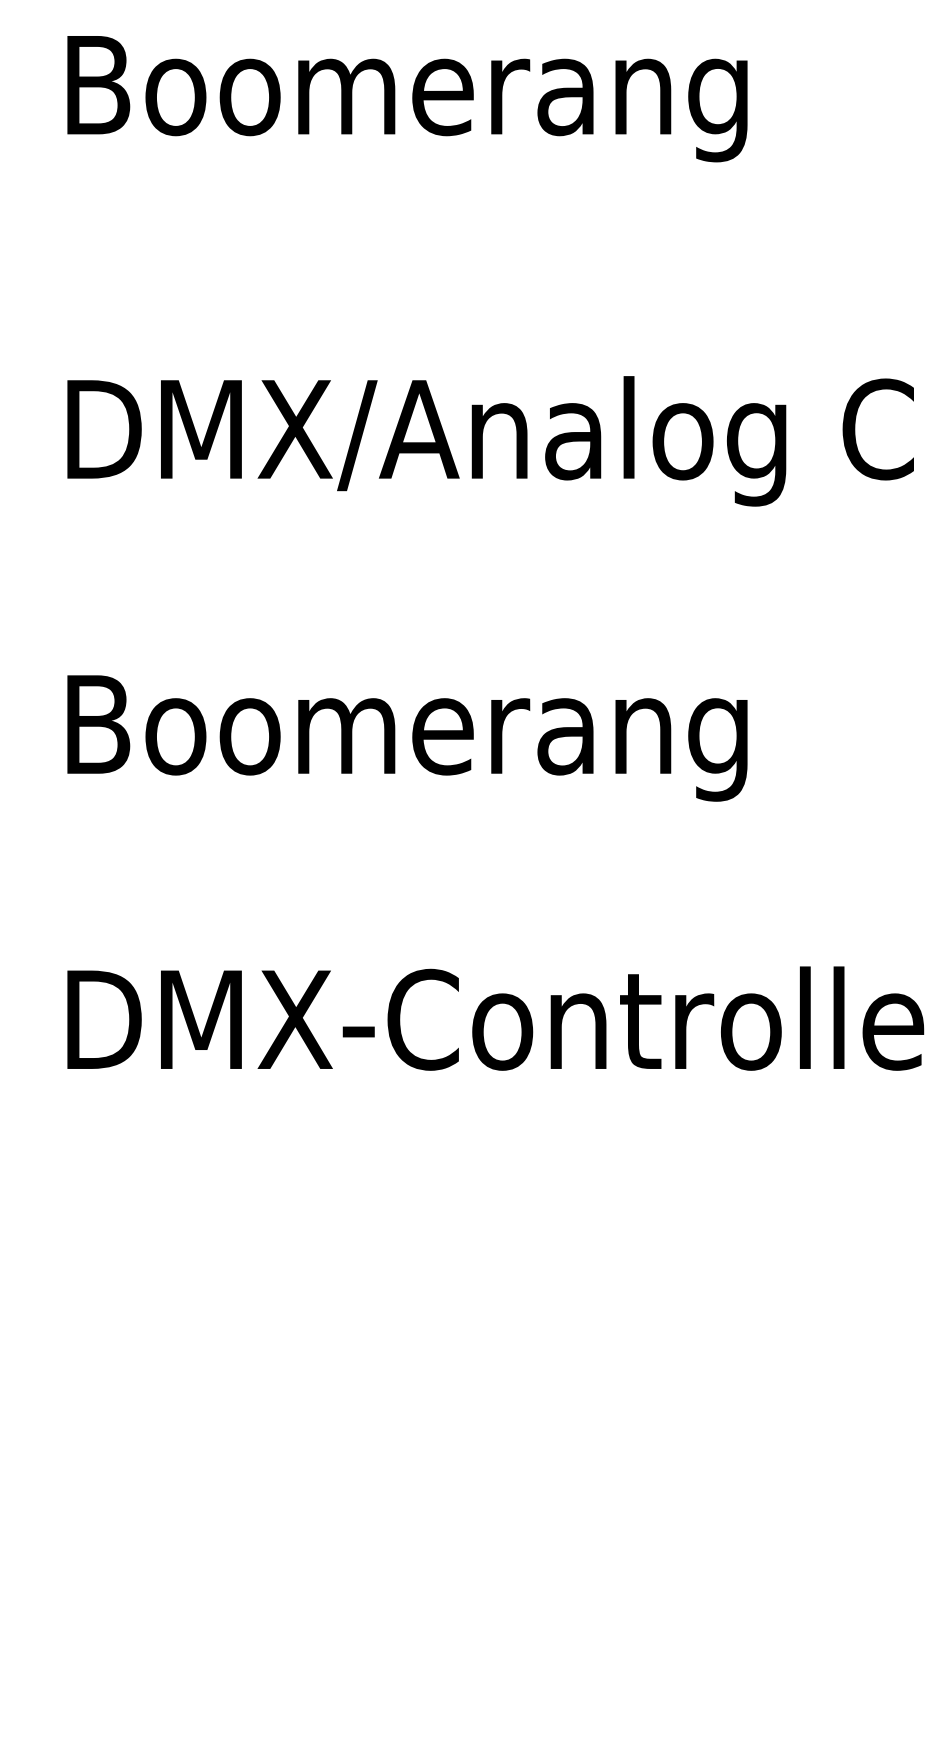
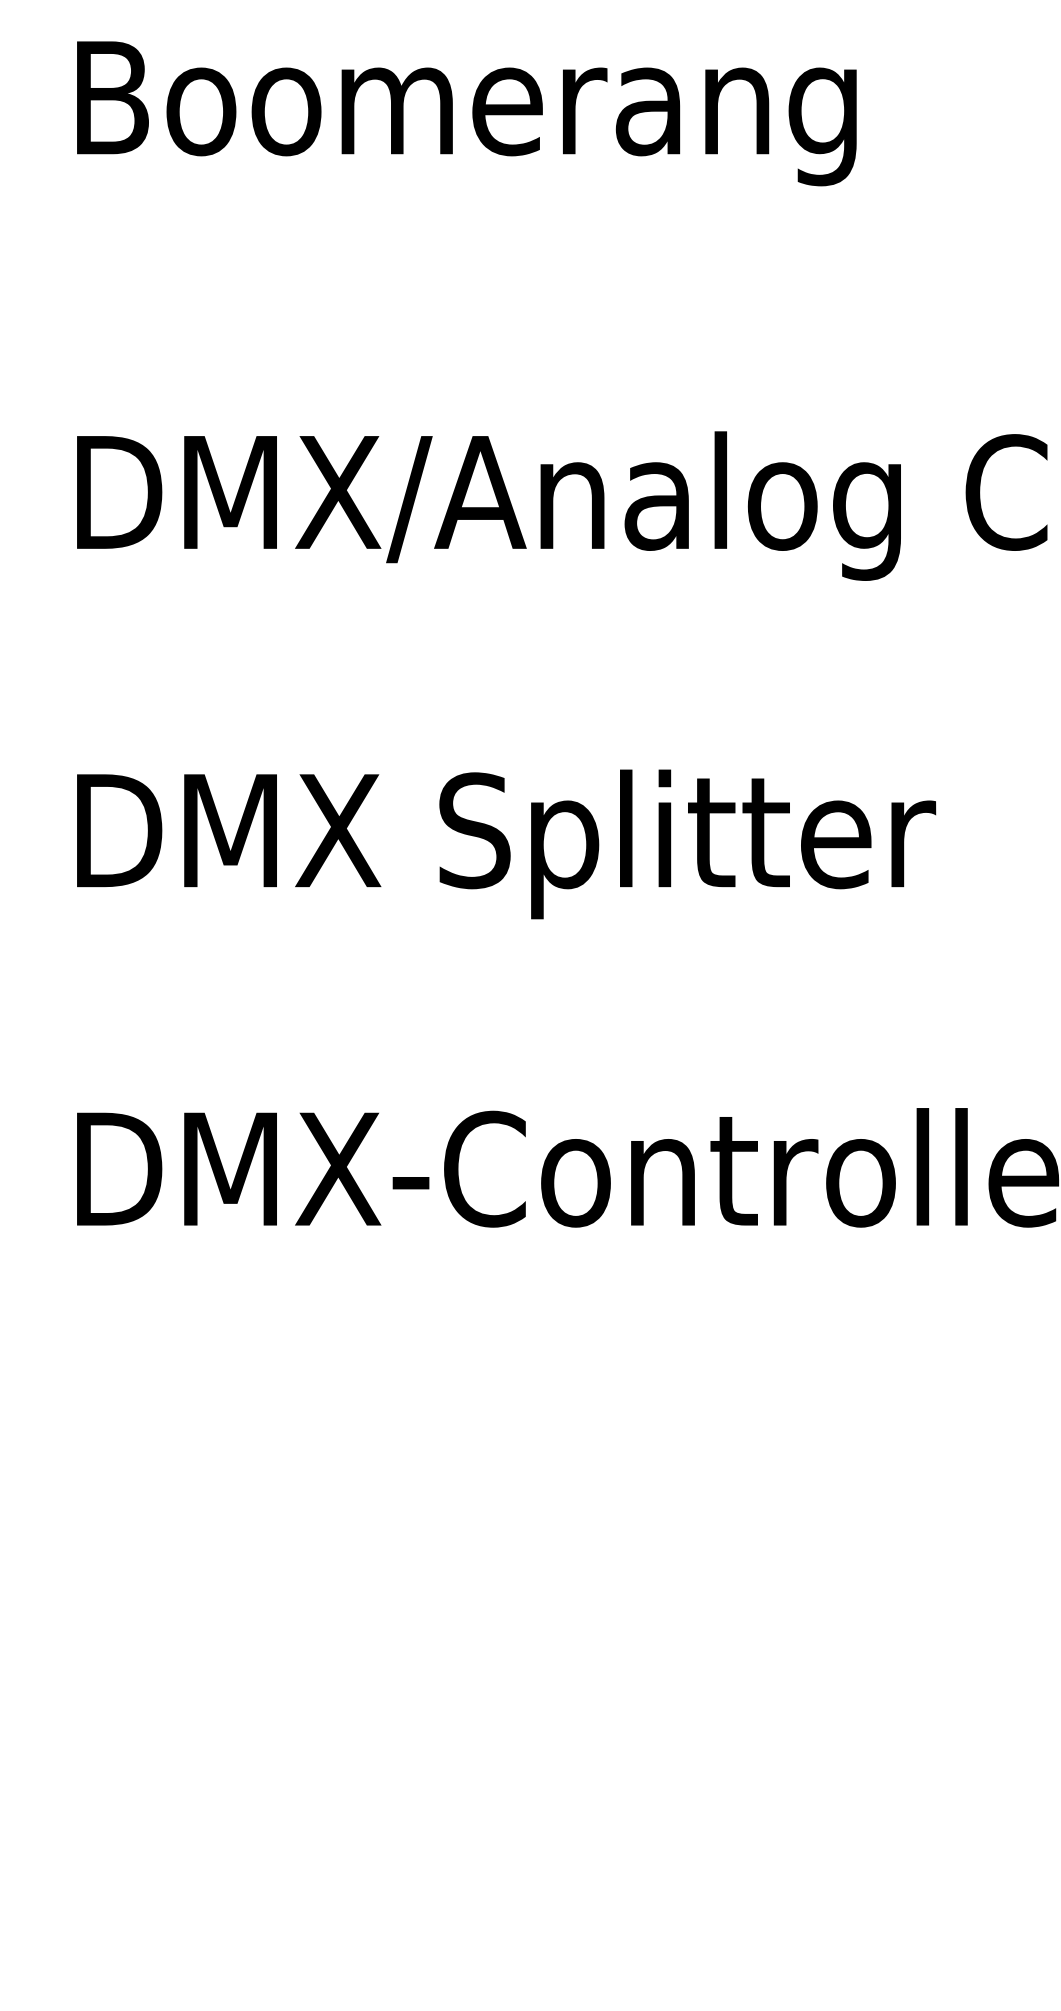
text: (447, 736) -> (512, 844), Boomerang -> DMX Splitter

